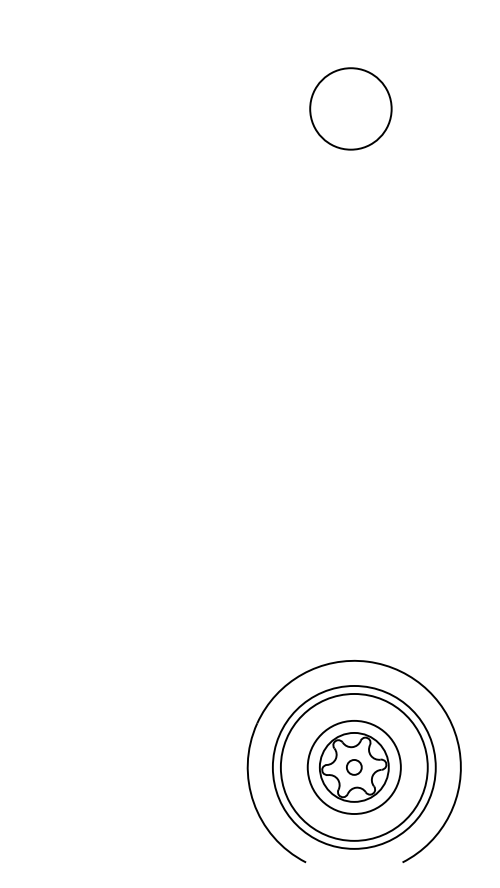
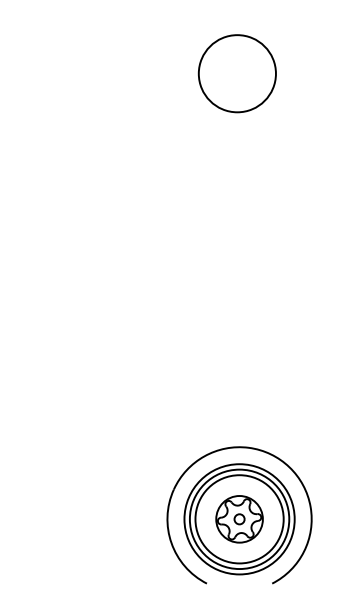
circle: (349, 108) -> (236, 73), size x1.4
circle: (354, 766) -> (239, 518), size x1.4

